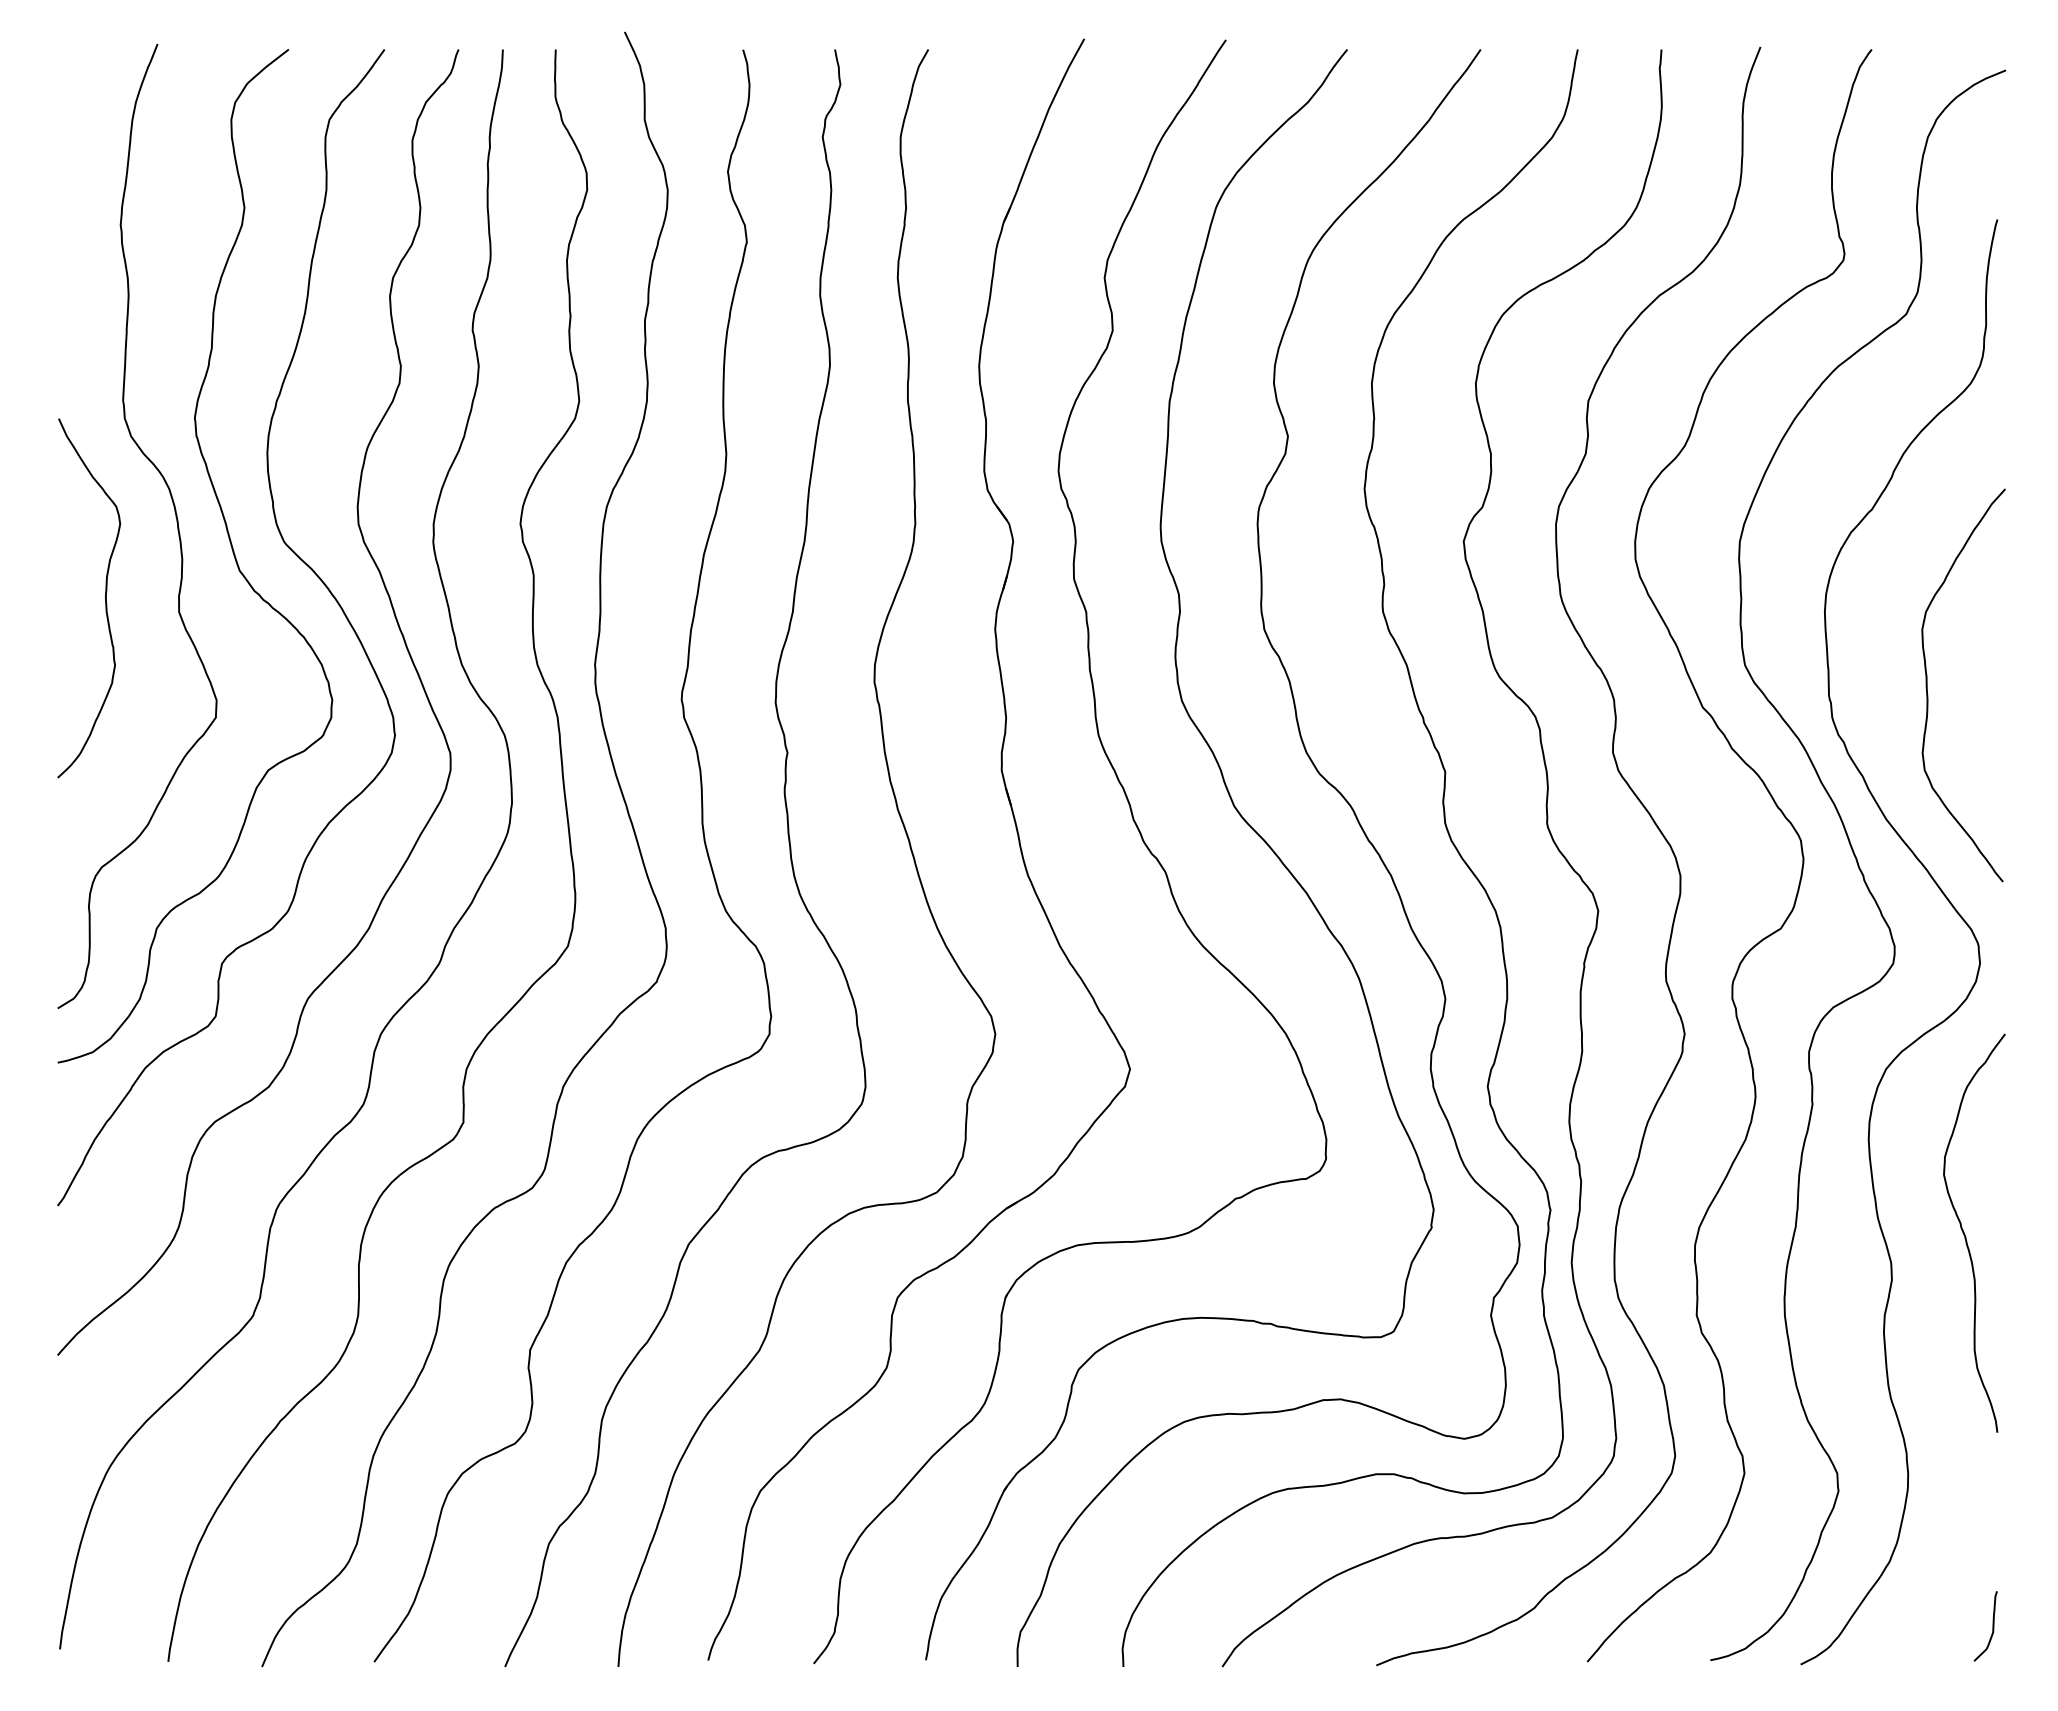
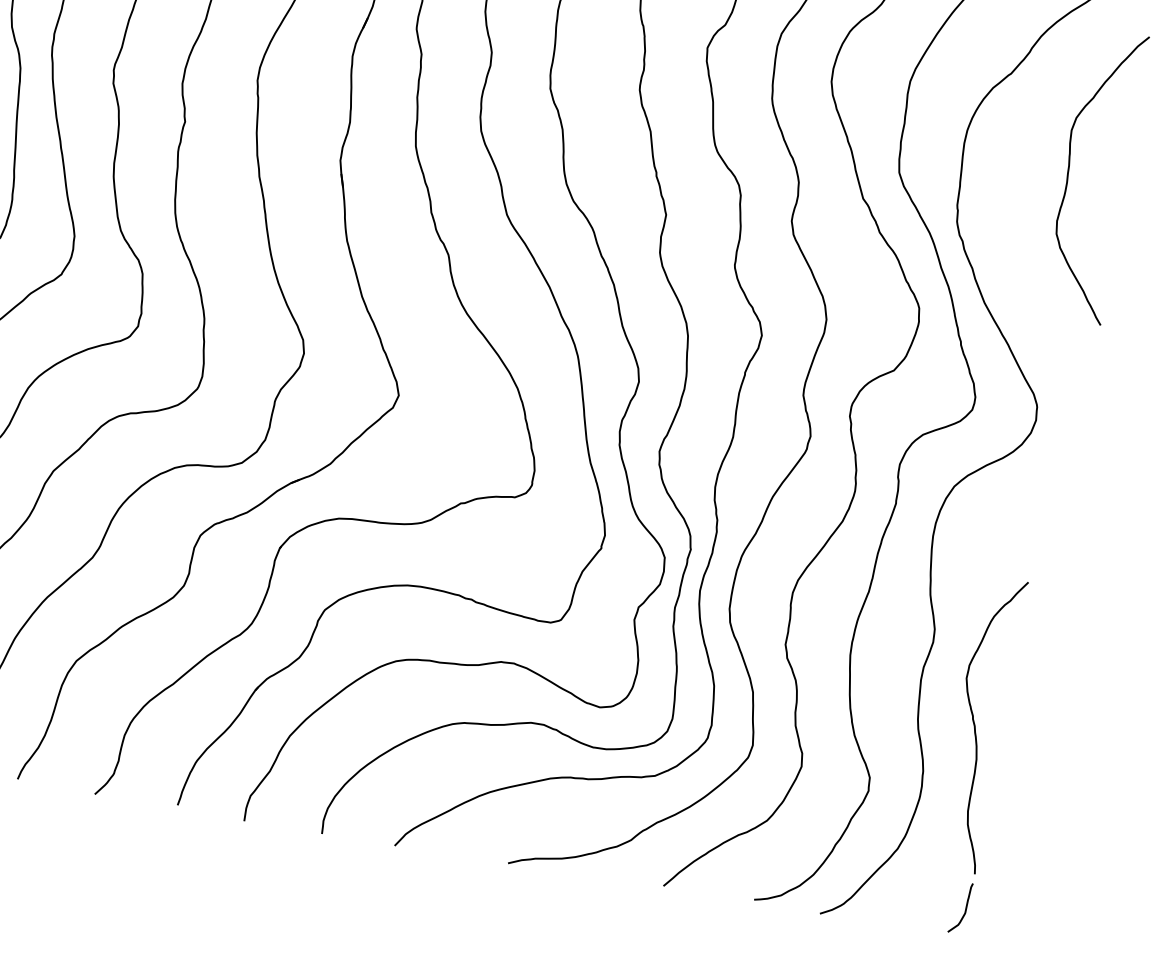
curve: (1927, 685) -> (1068, 171), moved
curve: (1966, 1236) -> (975, 726), moved

